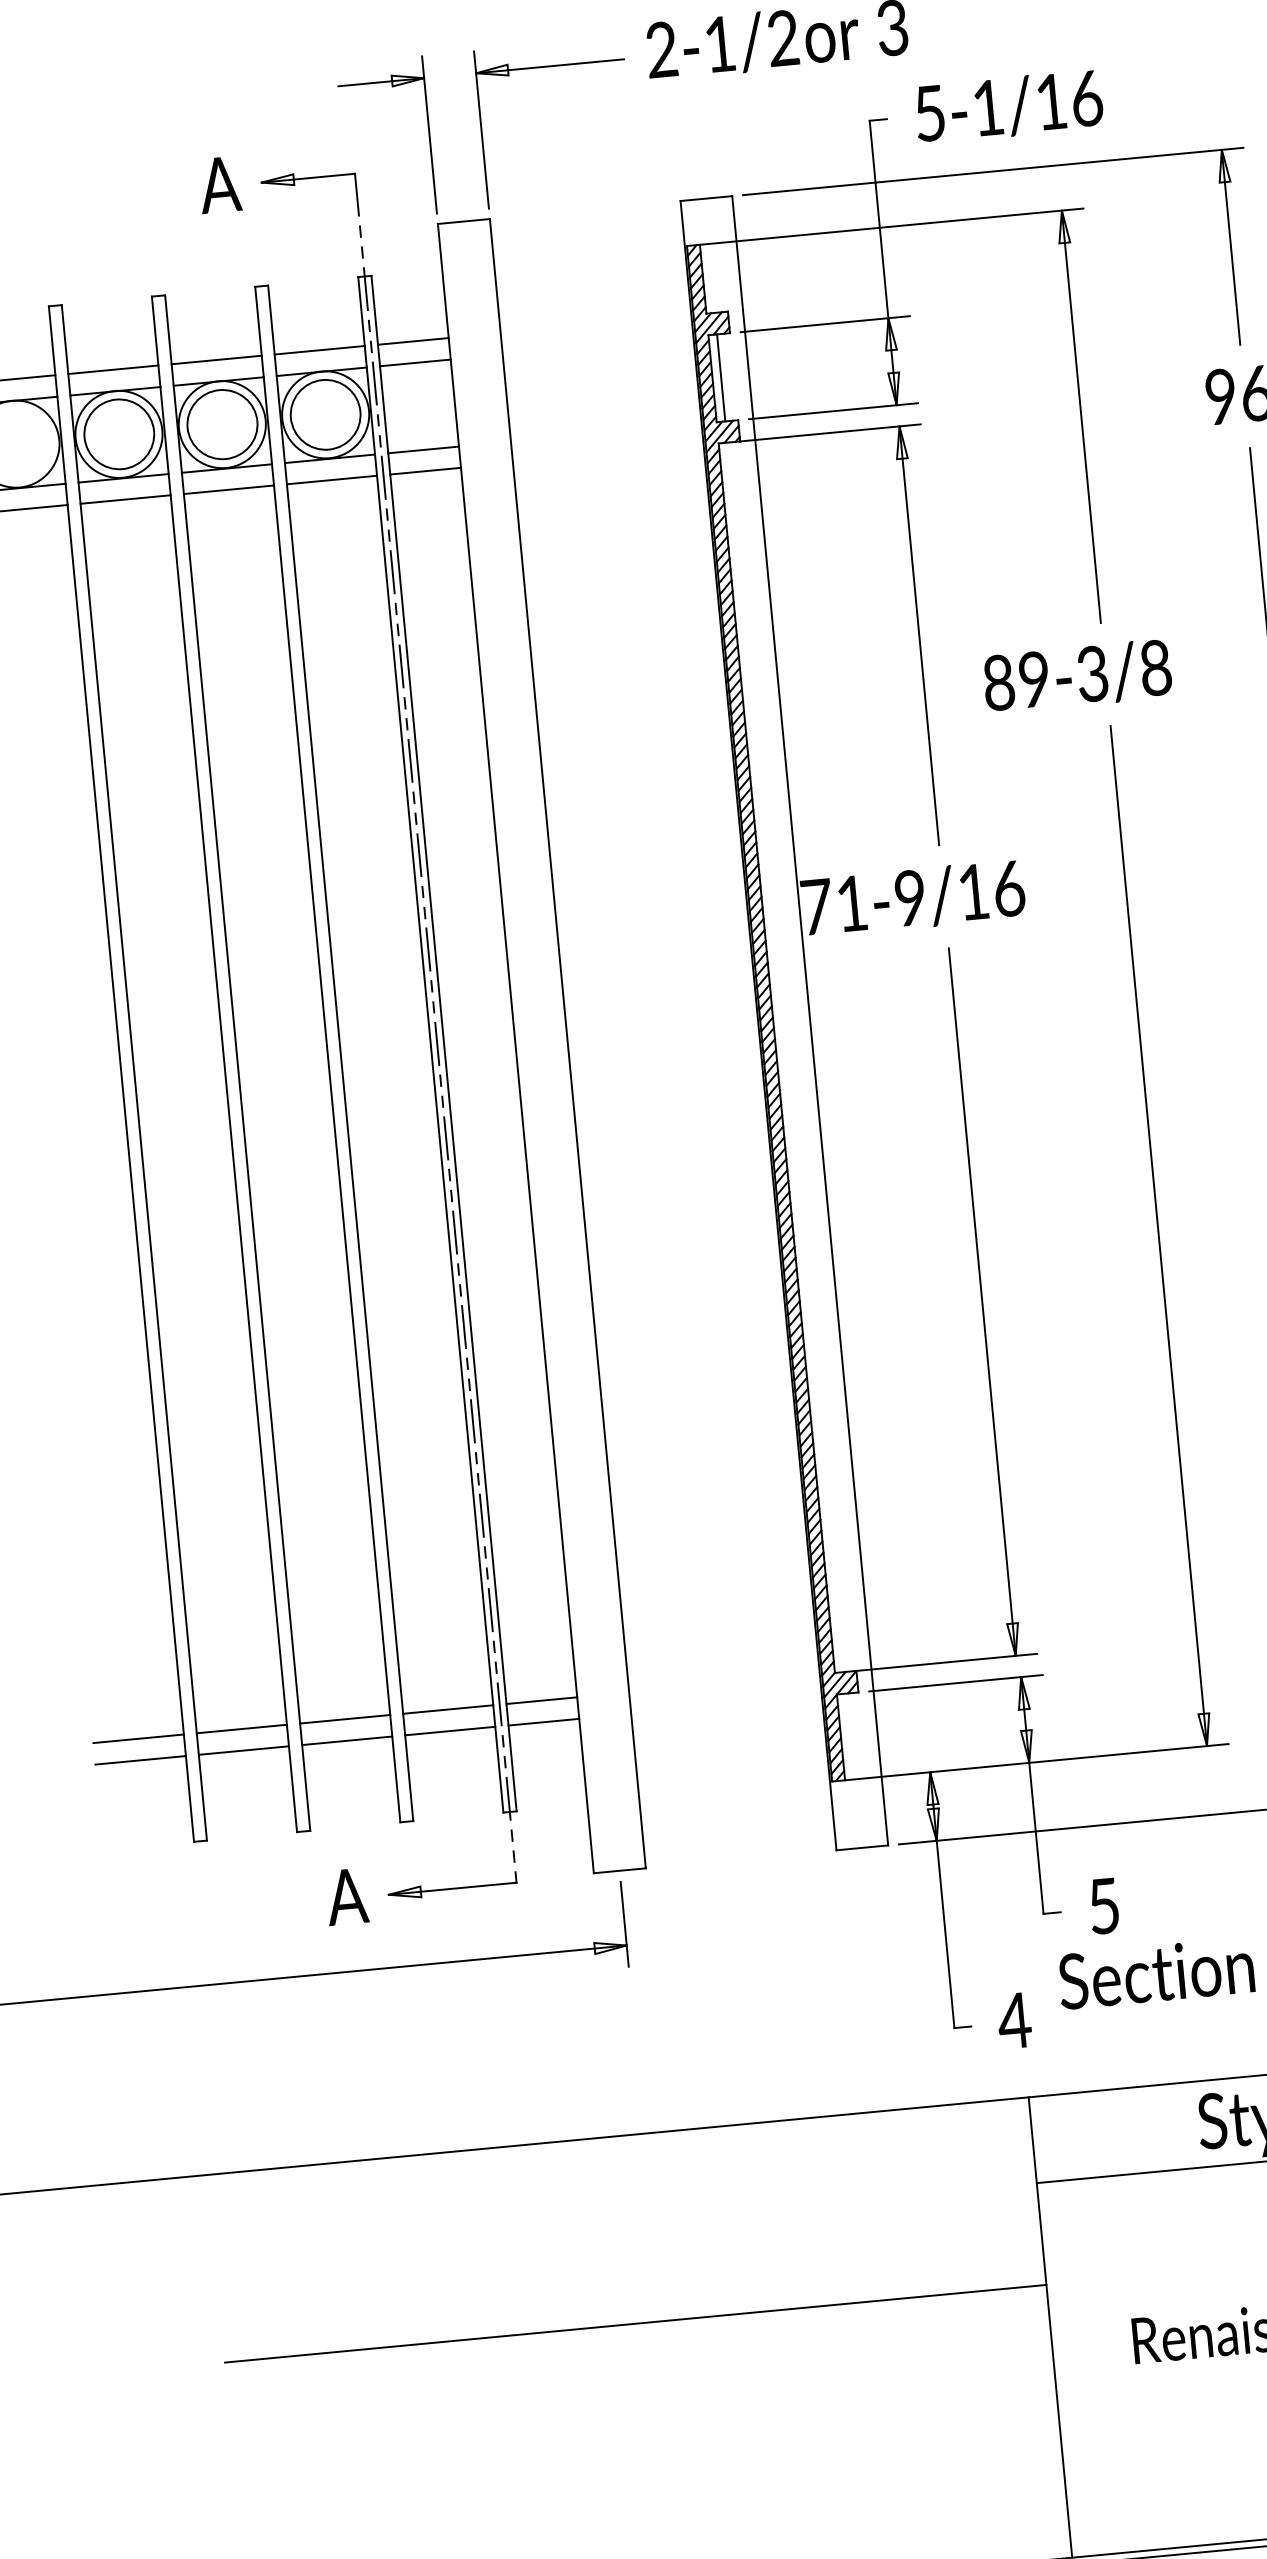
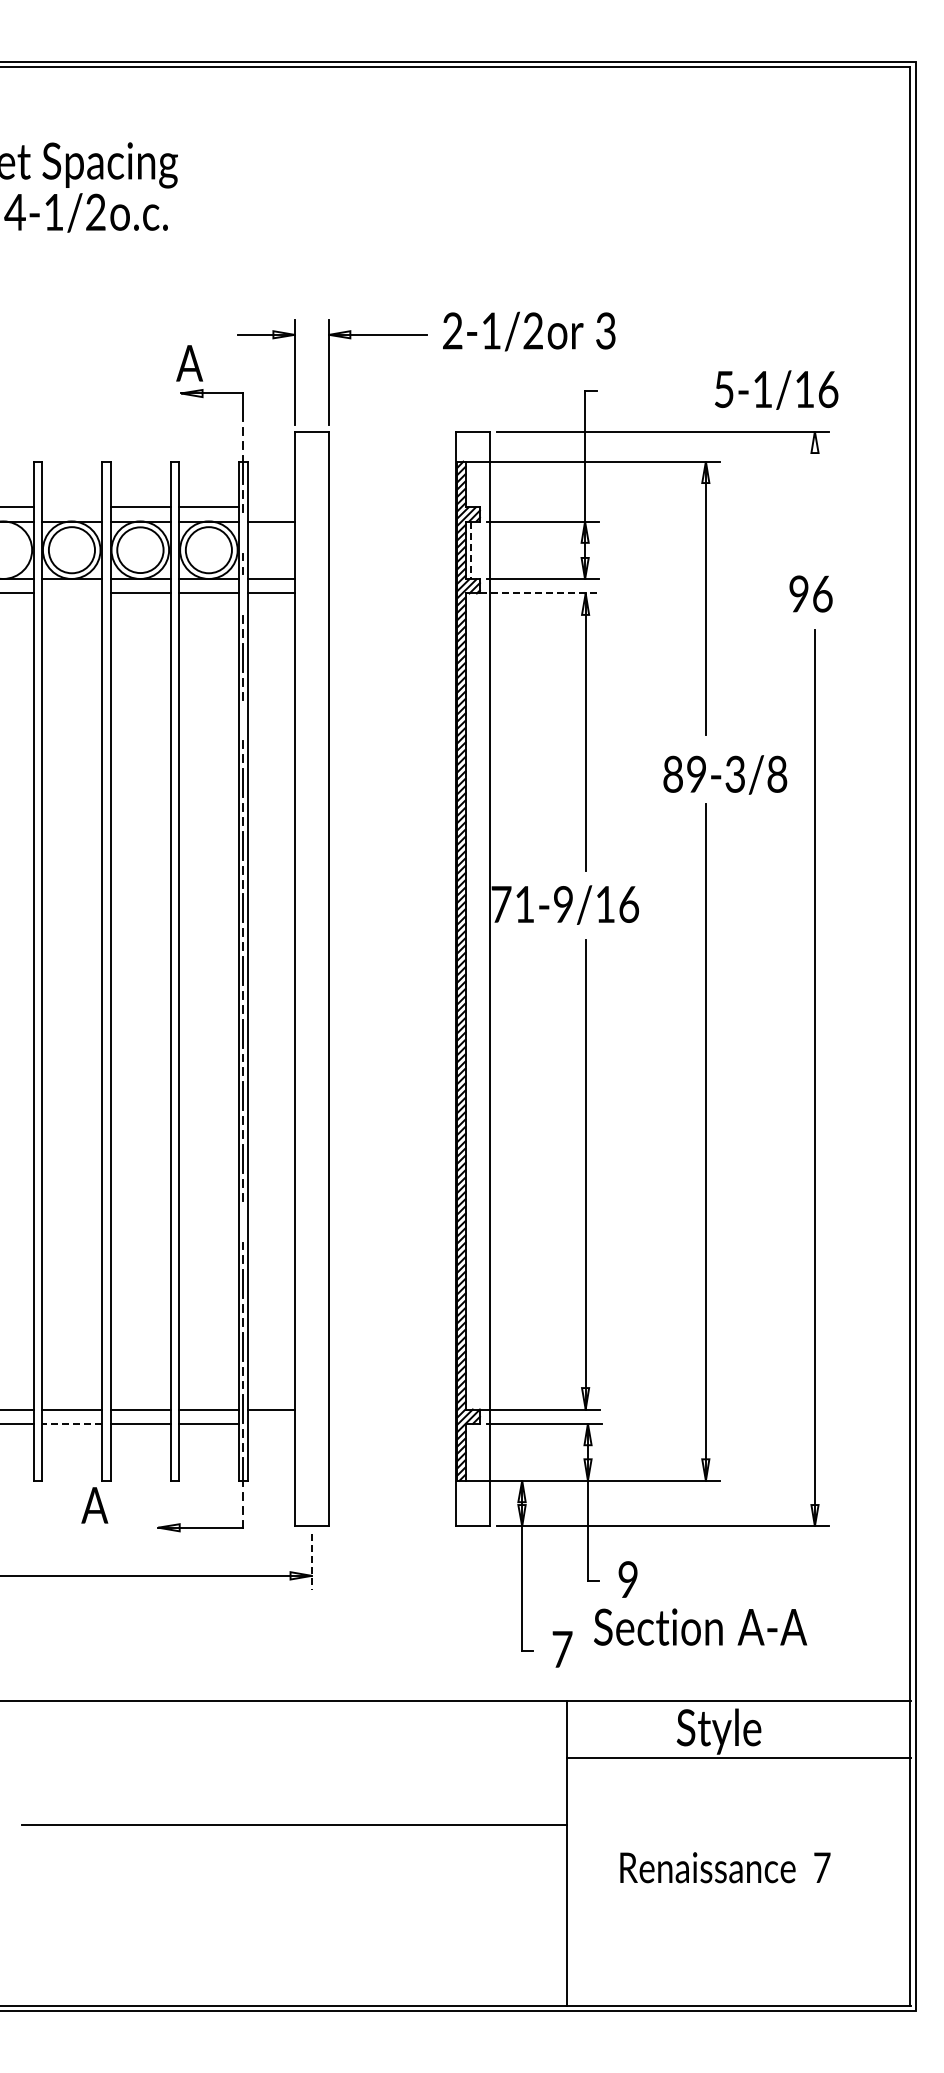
text: (1008, 105) -> (776, 389), moved
text: (219, 185) -> (189, 363), moved
line: (1230, 247) -> (814, 496), removed
line: (412, 341) -> (270, 507), removed
line: (112, 370) -> (71, 507), removed
line: (721, 377) -> (471, 550), solid -> dashed
line: (375, 383) -> (243, 532), removed
line: (829, 432) -> (539, 593), solid -> dashed
line: (384, 478) -> (243, 595), removed
line: (124, 499) -> (71, 593), removed
line: (402, 666) -> (243, 720), removed
text: (1077, 675) -> (725, 774), moved
line: (473, 1421) -> (243, 1221), removed
line: (542, 1721) -> (270, 1423), removed
line: (244, 1750) -> (72, 1423), solid -> dashed
text: (346, 1896) -> (94, 1505), moved
text: (1102, 1906) -> (627, 1579), 5 -> 9
line: (624, 1925) -> (311, 1562), solid -> dashed
text: (1013, 2020) -> (561, 1649), 4 -> 7

